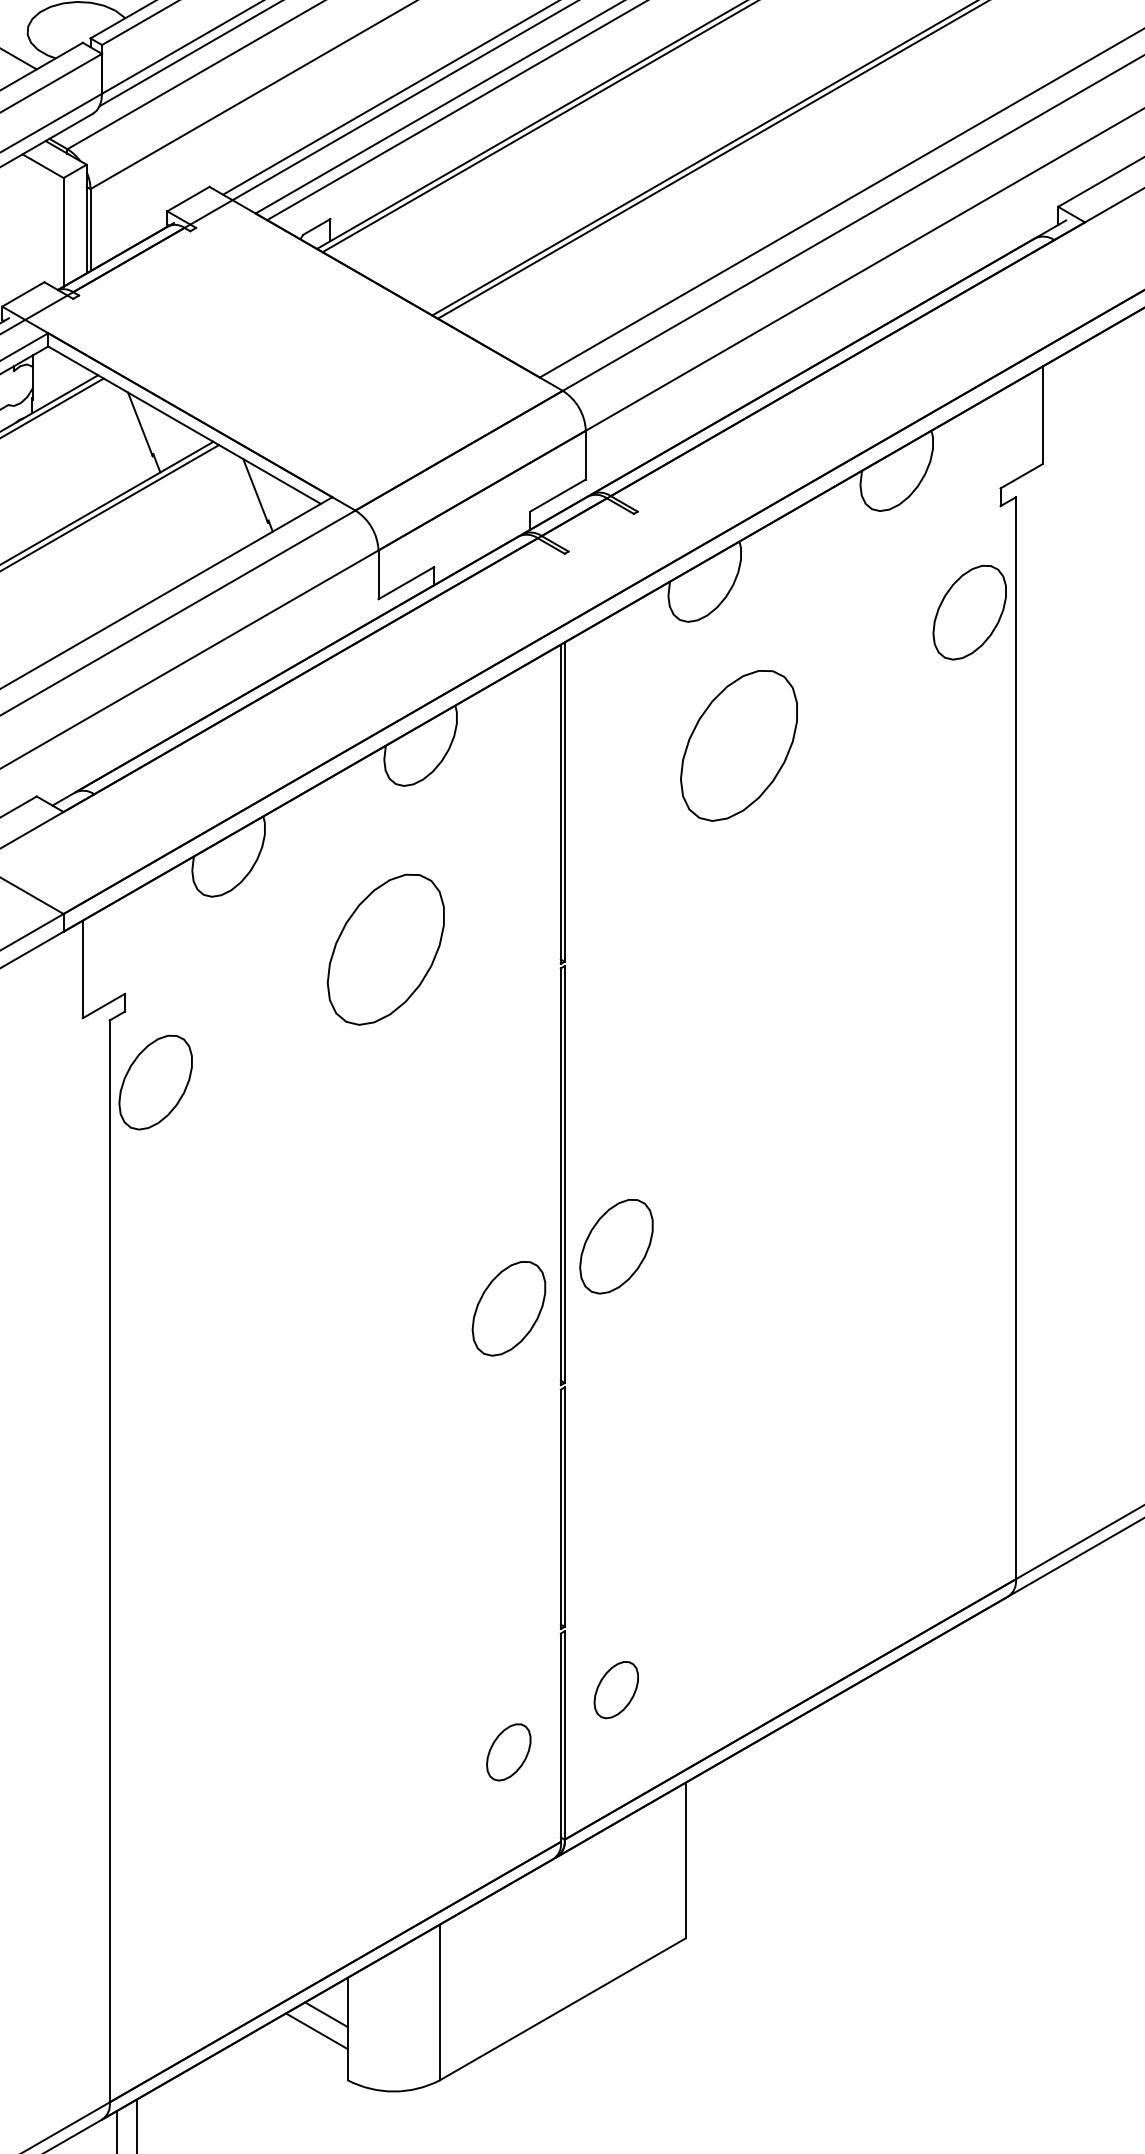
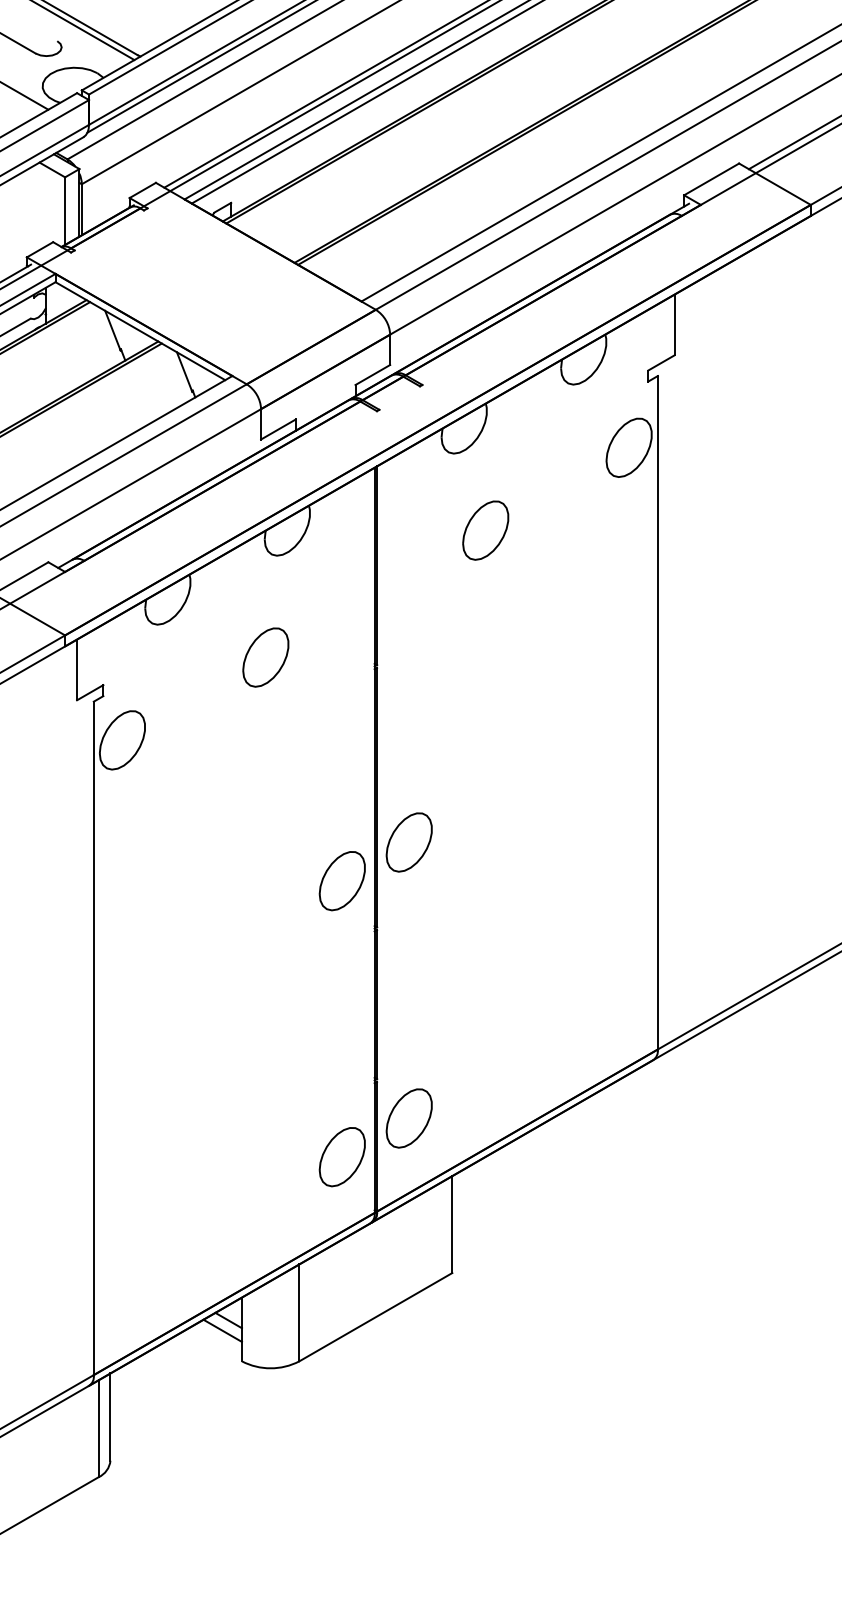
part: (739, 745) -> (485, 530), size x0.62
part: (385, 949) -> (265, 657), size x0.62
part: (615, 1690) -> (408, 1118), size x1.67
part: (507, 1752) -> (341, 1157), size x1.67

